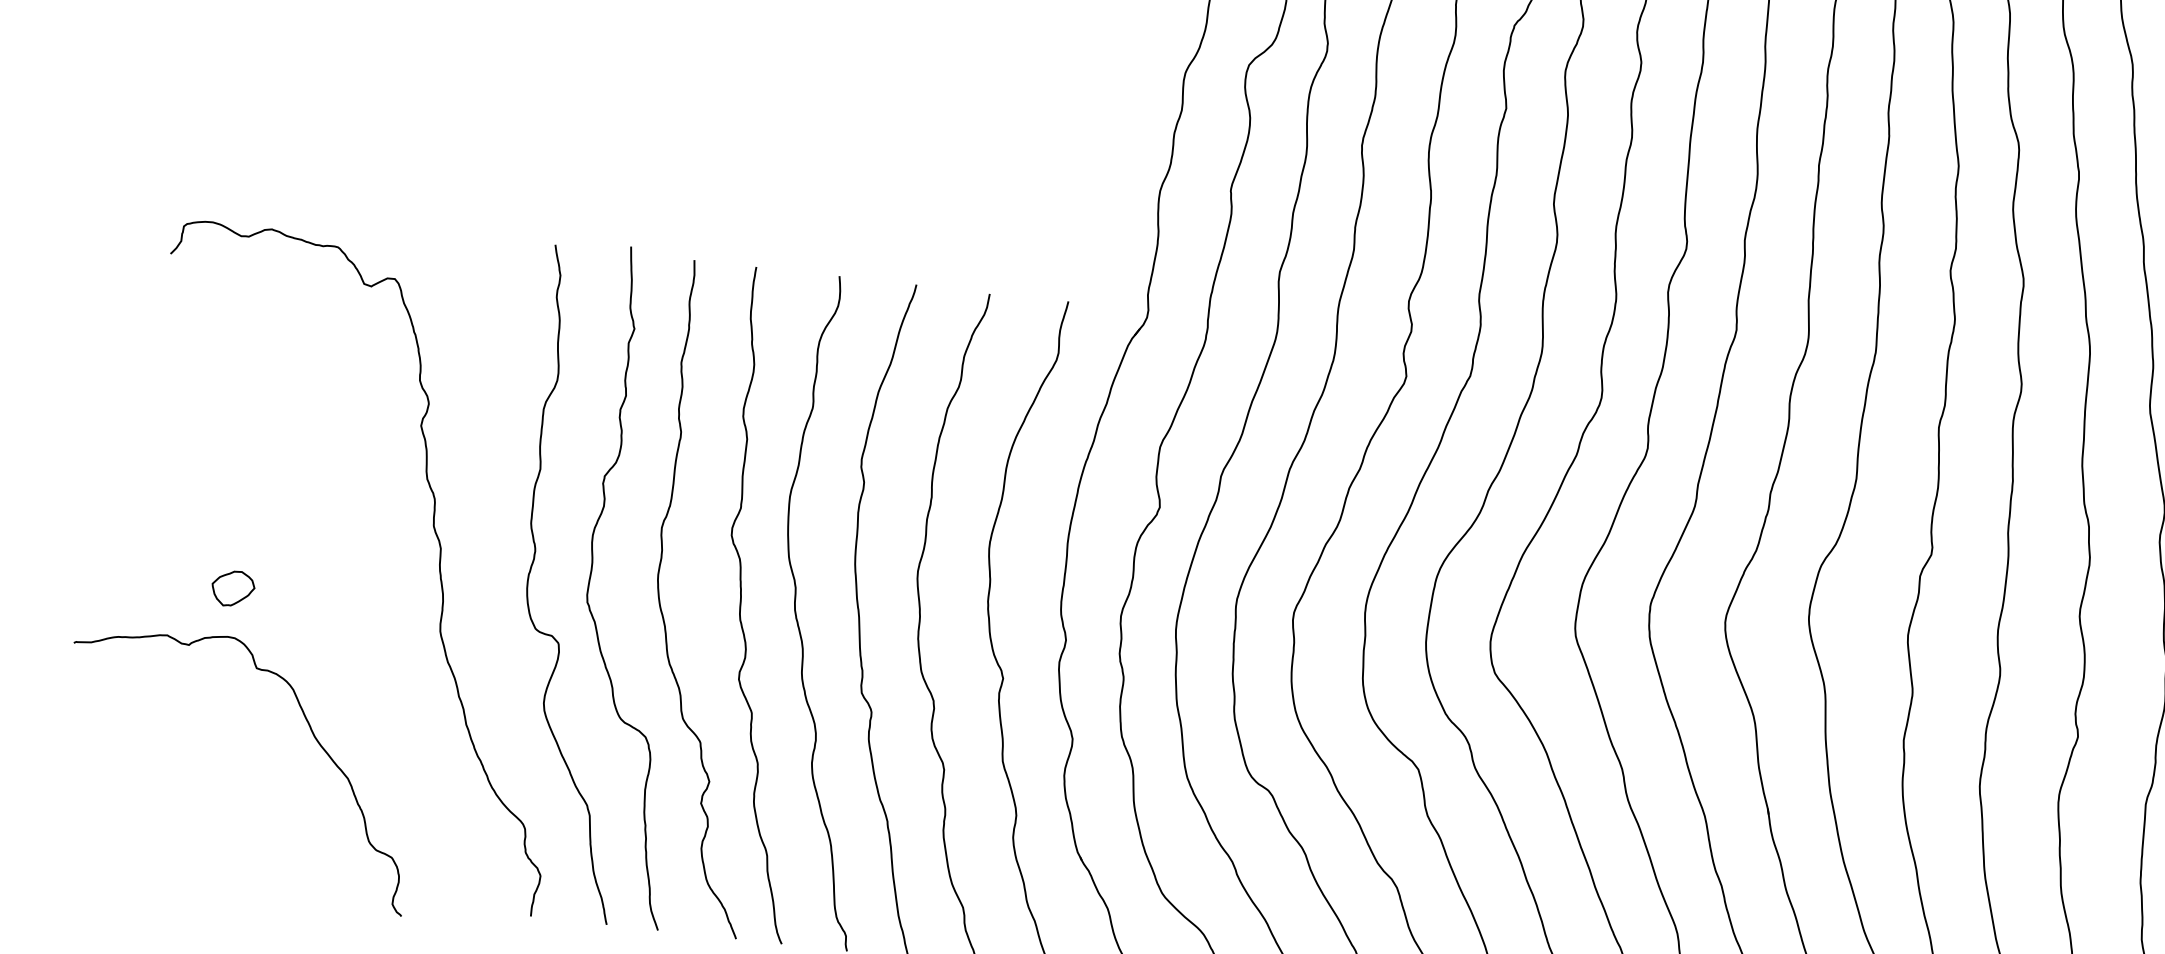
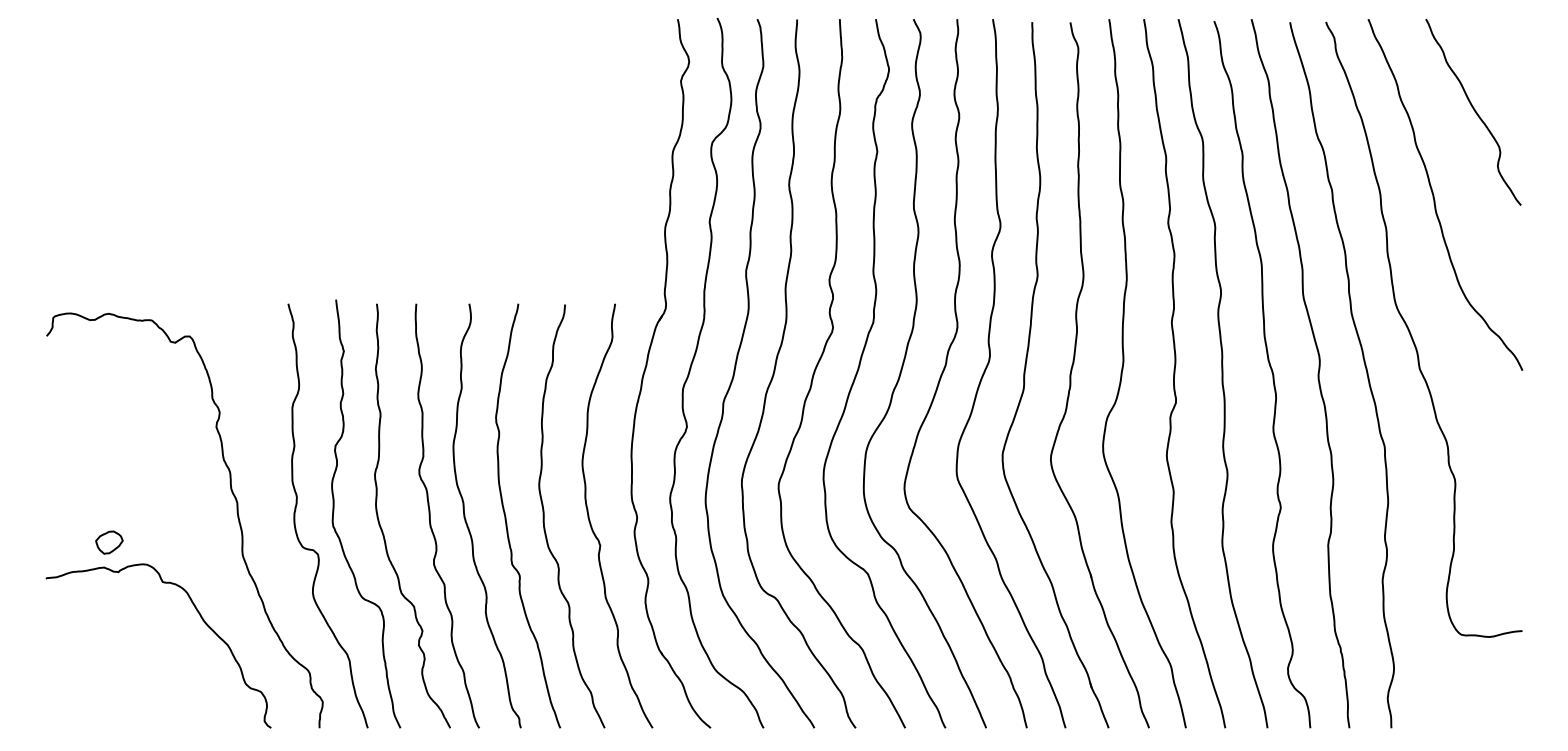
curve: (311, 733) -> (201, 619), moved

